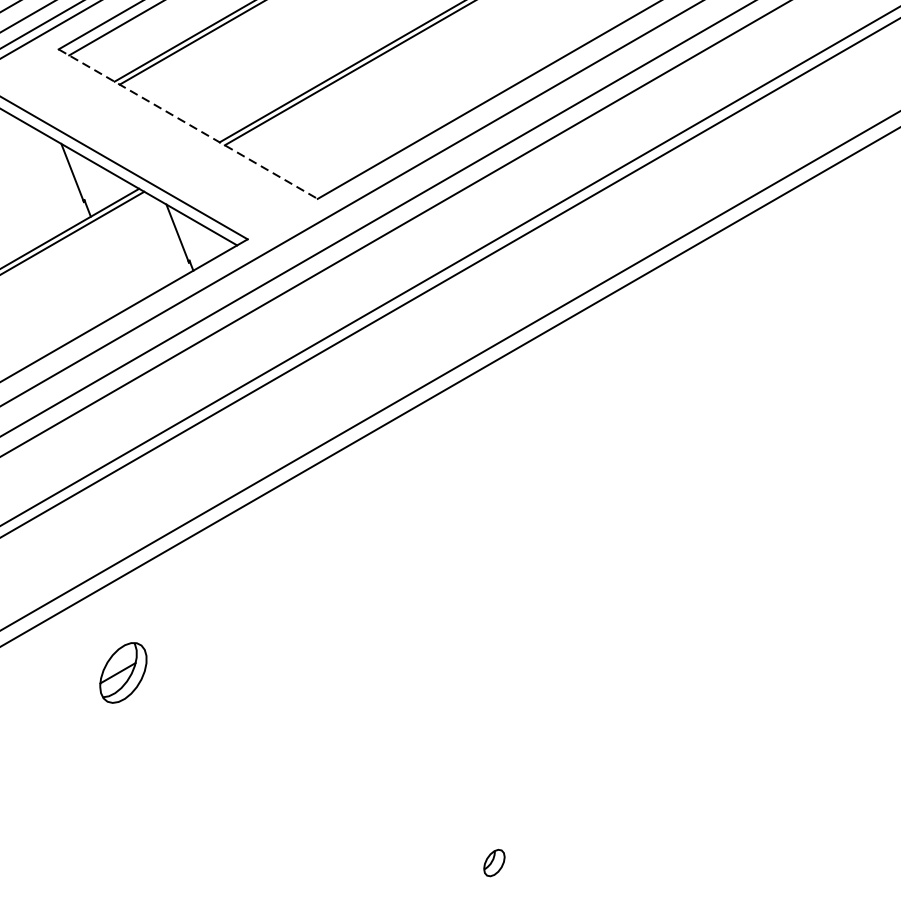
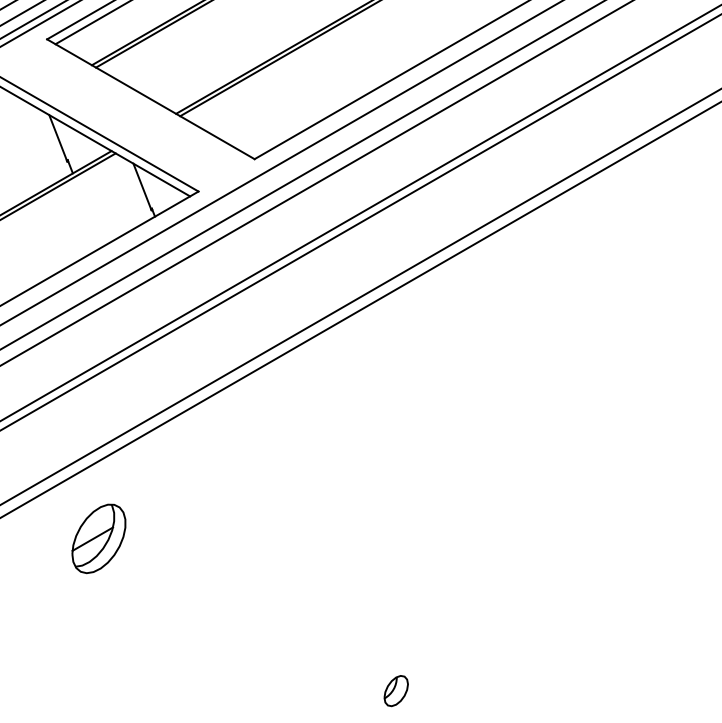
line: (187, 124) -> (150, 99), dashed -> solid
part: (122, 672) -> (98, 538), size x1.43
part: (493, 863) -> (395, 691), size x1.43

